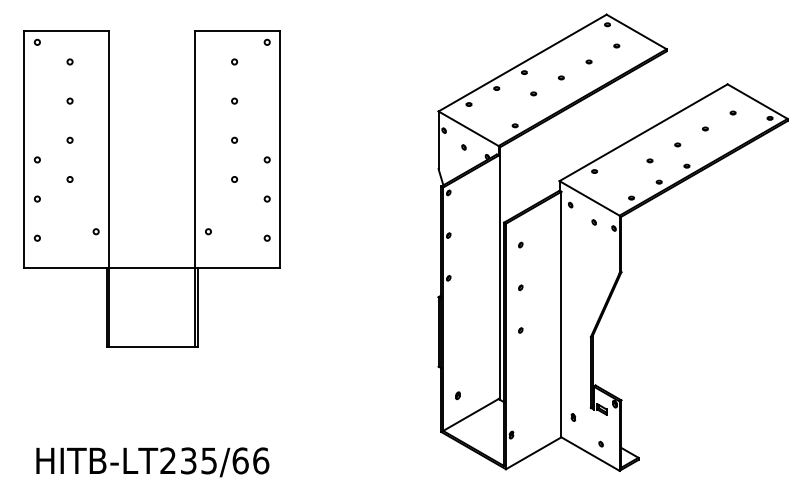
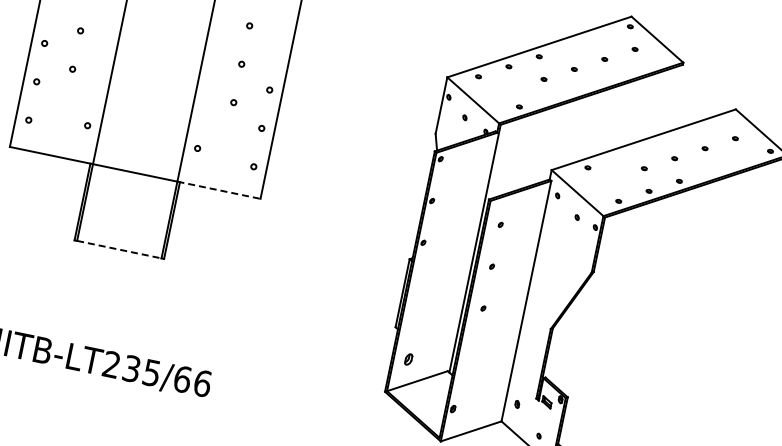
line: (238, 268) -> (219, 190), solid -> dashed
line: (152, 346) -> (119, 249), solid -> dashed
part: (457, 395) -> (408, 359), size x1.6

